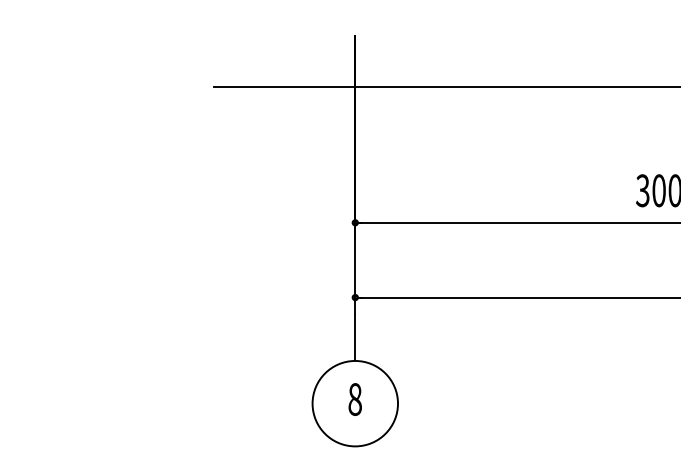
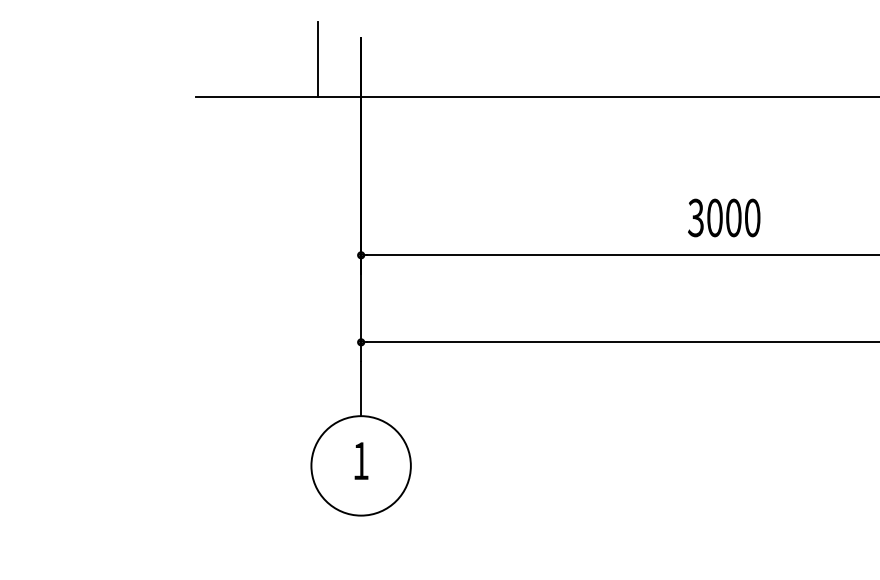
line: (317, 54) -> (317, 59), added
text: (354, 399) -> (360, 460), 8 -> 1

